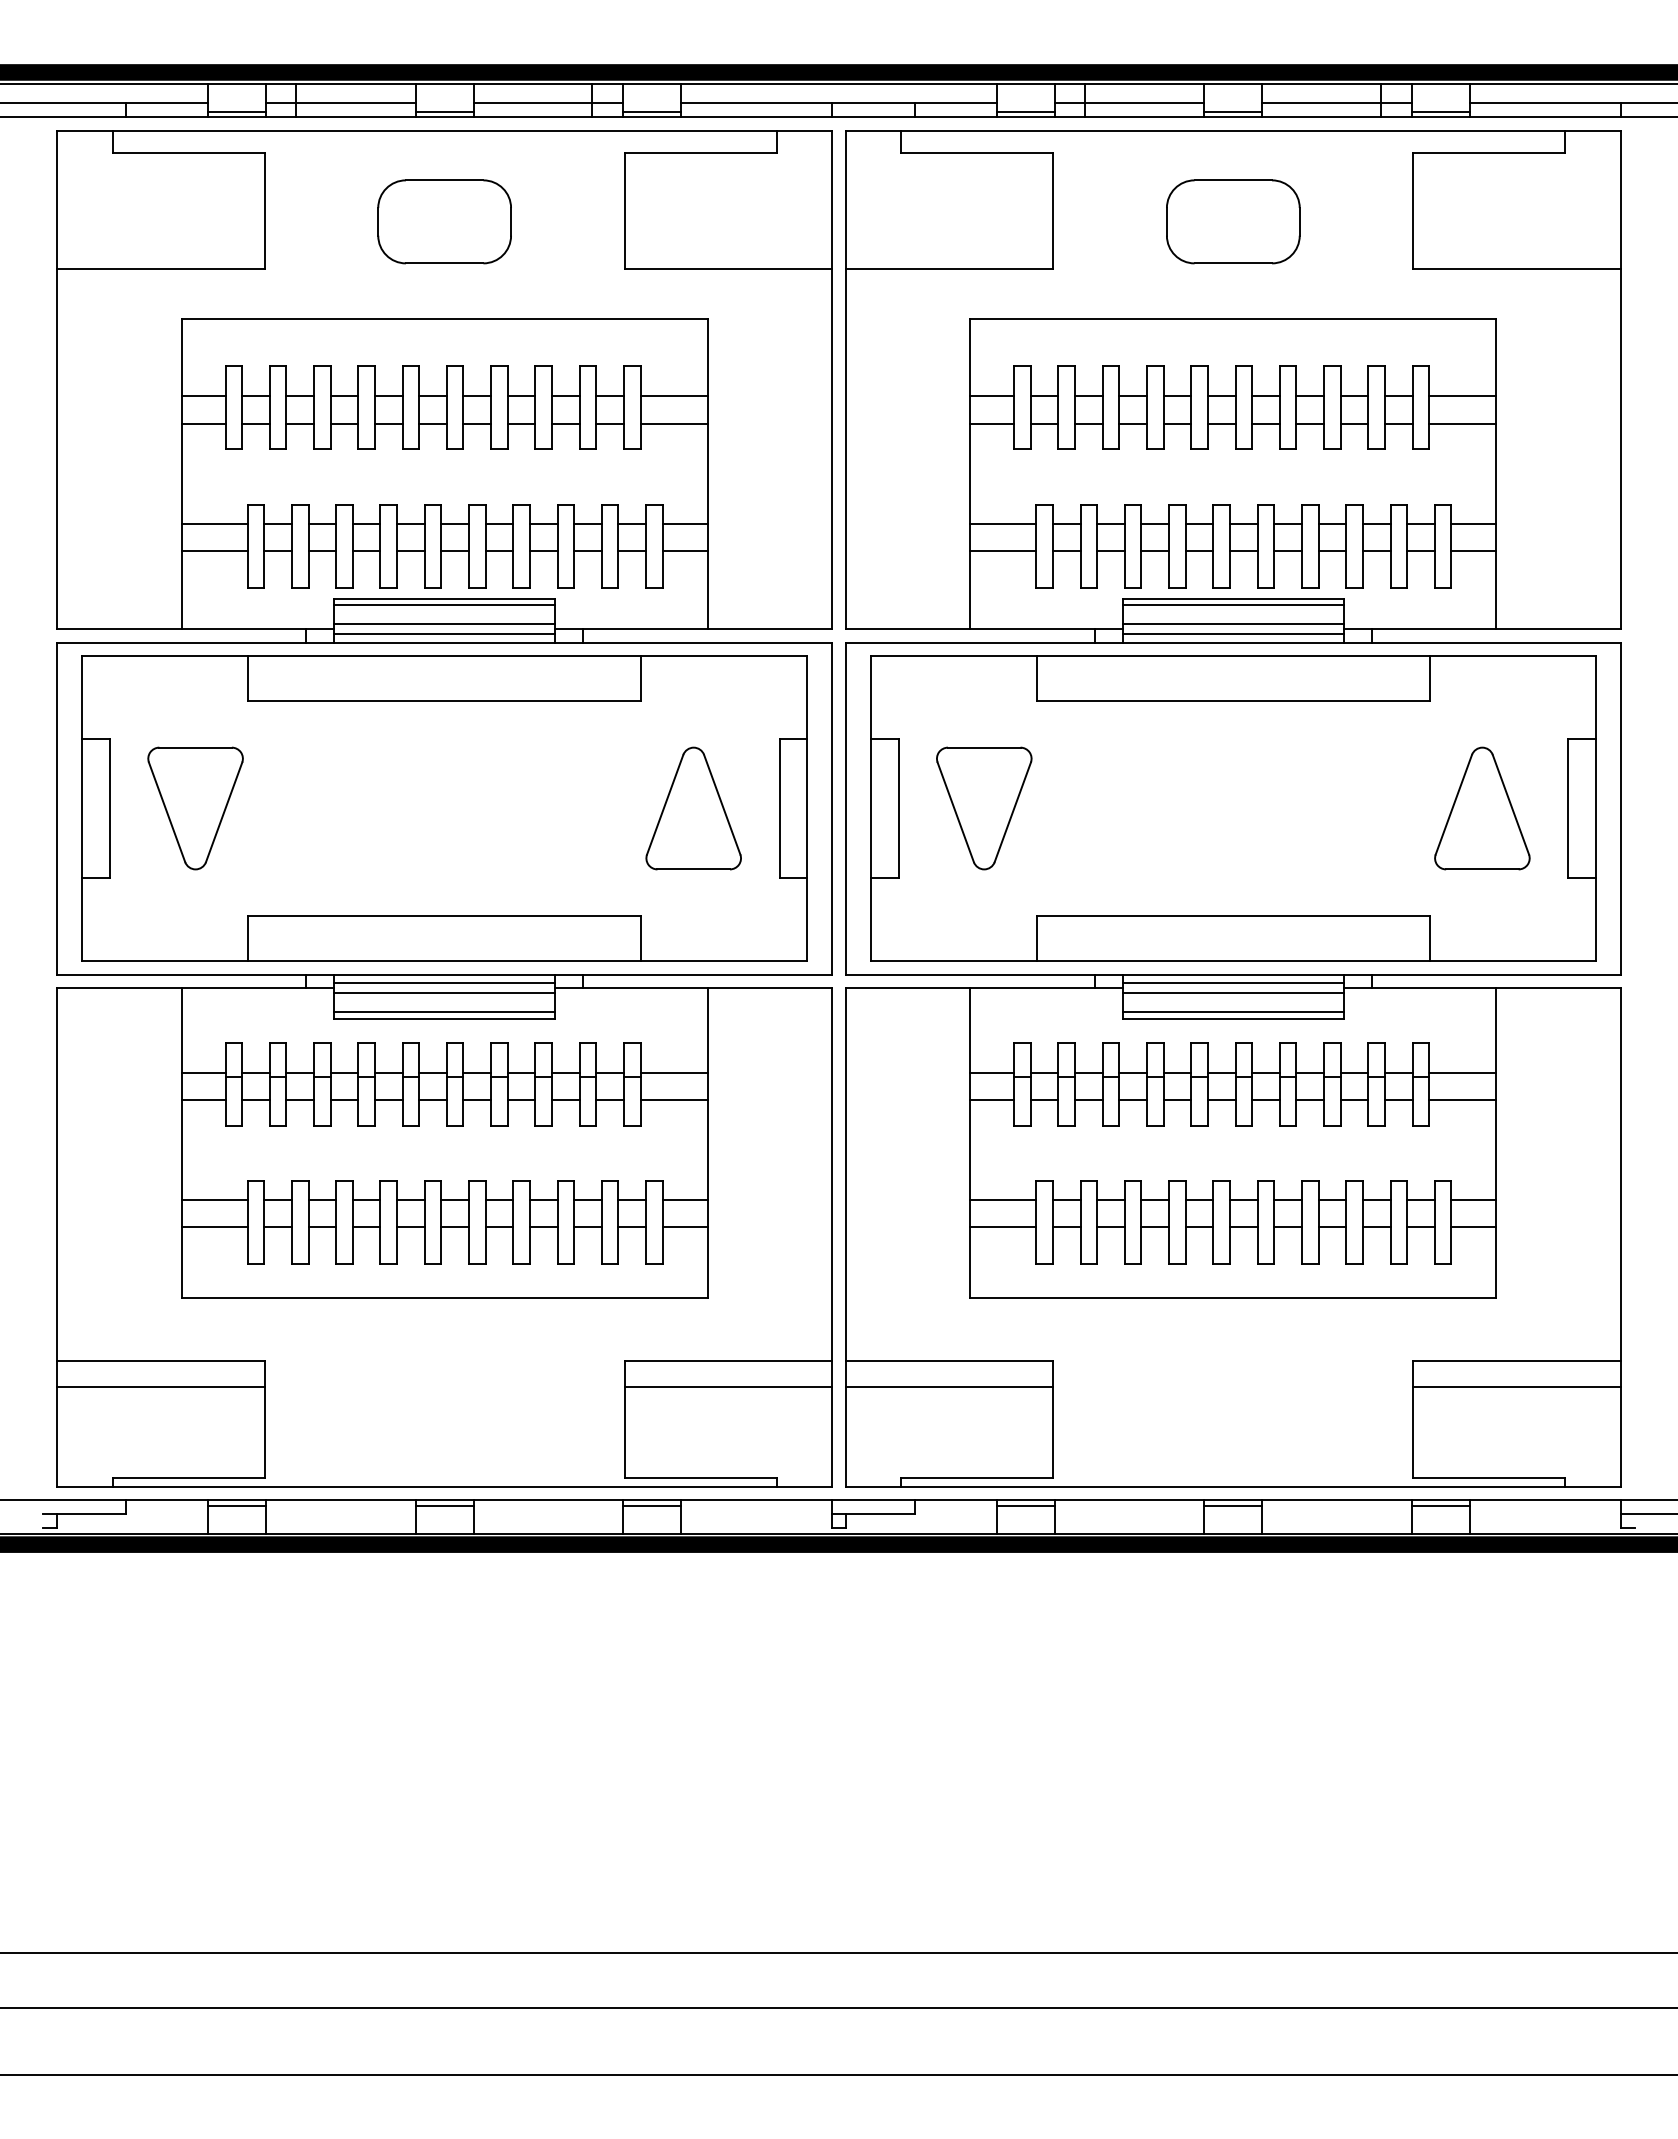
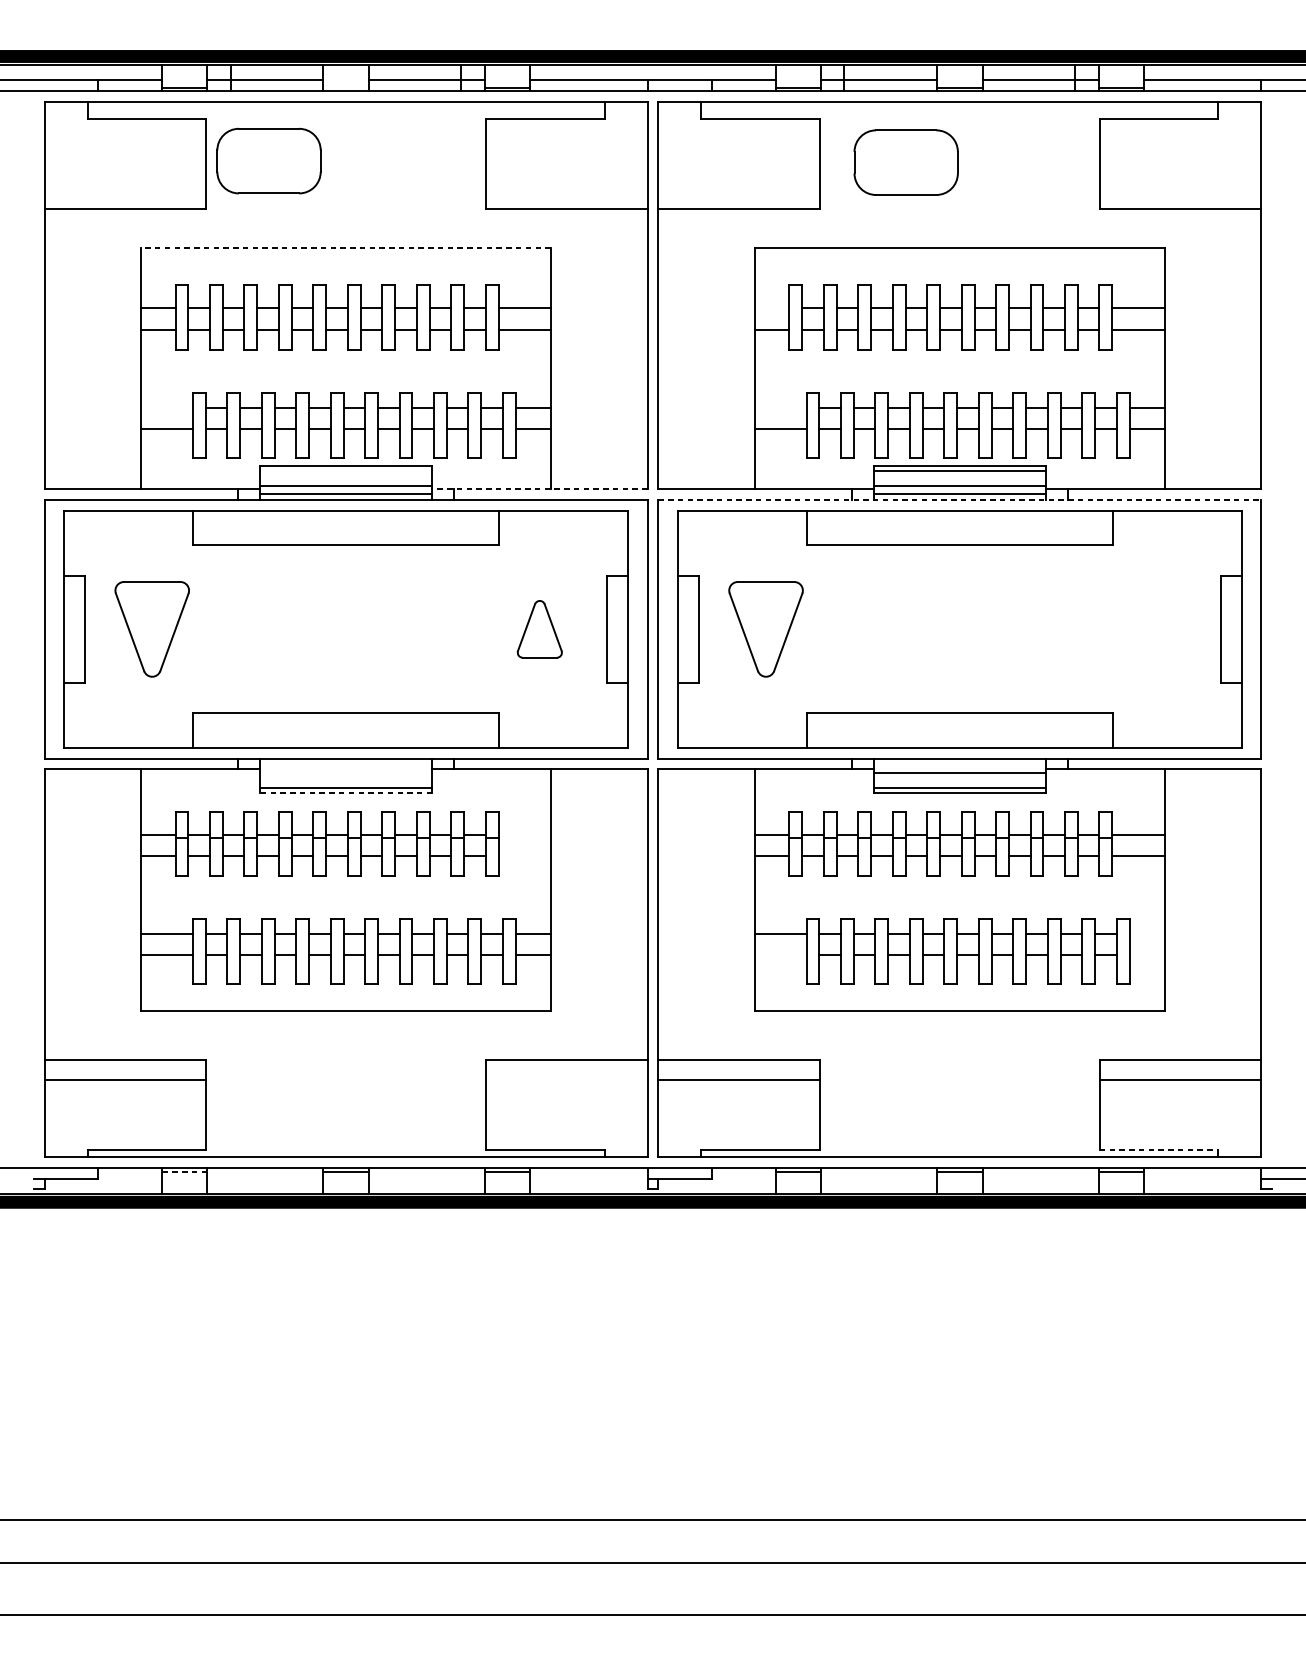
line: (444, 112) -> (345, 87), removed
part: (444, 221) -> (268, 160), moved
part: (1233, 221) -> (906, 162), moved
line: (444, 318) -> (345, 247), solid -> dashed
line: (992, 396) -> (772, 308), removed
line: (214, 523) -> (166, 407), removed
line: (1003, 523) -> (781, 407), removed
line: (444, 605) -> (345, 471), removed
line: (693, 628) -> (539, 489), solid -> dashed
line: (1233, 642) -> (960, 500), solid -> dashed
part: (693, 808) -> (539, 629), size x0.6
part: (1482, 808) -> (1153, 629), removed
line: (444, 982) -> (345, 764), removed
line: (1233, 982) -> (960, 764), removed
line: (444, 993) -> (345, 773), removed
line: (444, 1018) -> (345, 792), solid -> dashed
line: (673, 1072) -> (524, 834), removed
line: (673, 1100) -> (524, 856), removed
line: (1473, 1199) -> (1146, 933), removed
line: (1003, 1227) -> (781, 955), removed
line: (1473, 1227) -> (1146, 955), removed
line: (728, 1387) -> (566, 1079), removed
line: (1489, 1477) -> (1159, 1150), solid -> dashed
line: (236, 1505) -> (184, 1171), solid -> dashed

